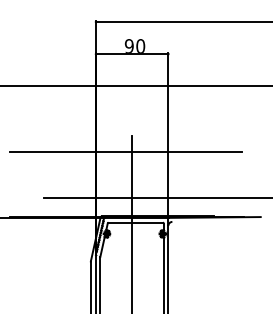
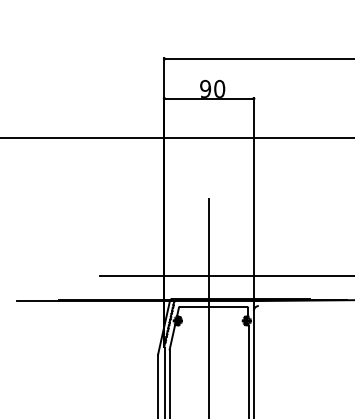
line: (126, 151) -> (201, 219), removed

